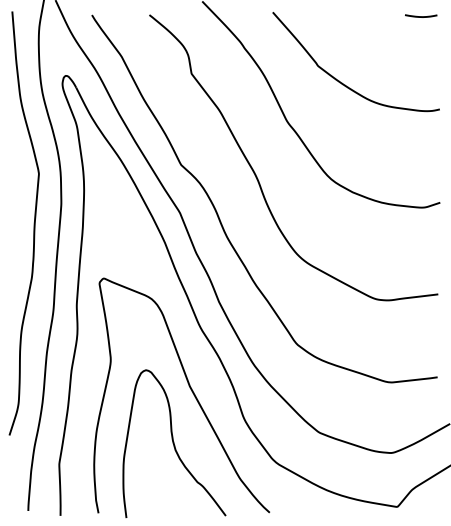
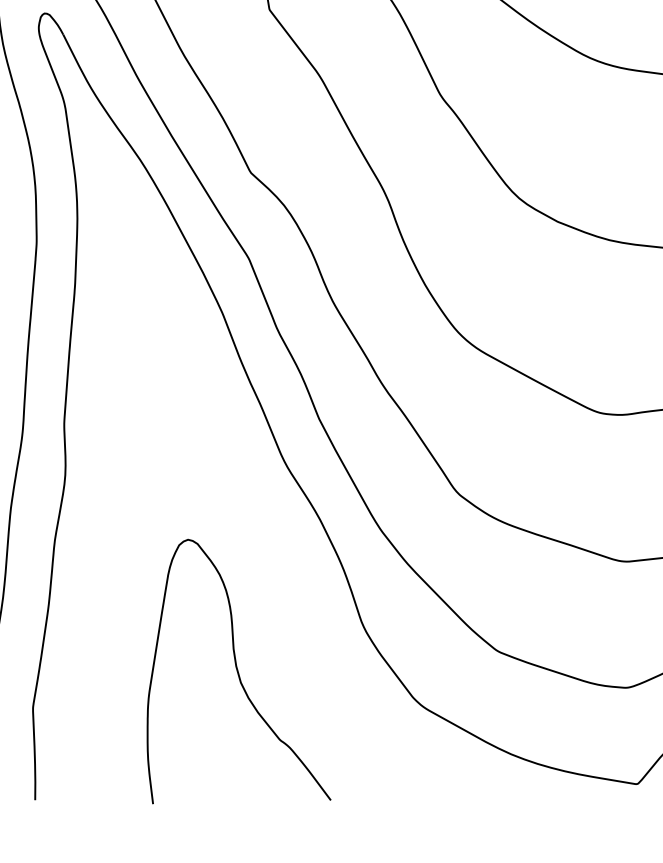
curve: (191, 391) -> (269, 577), removed

